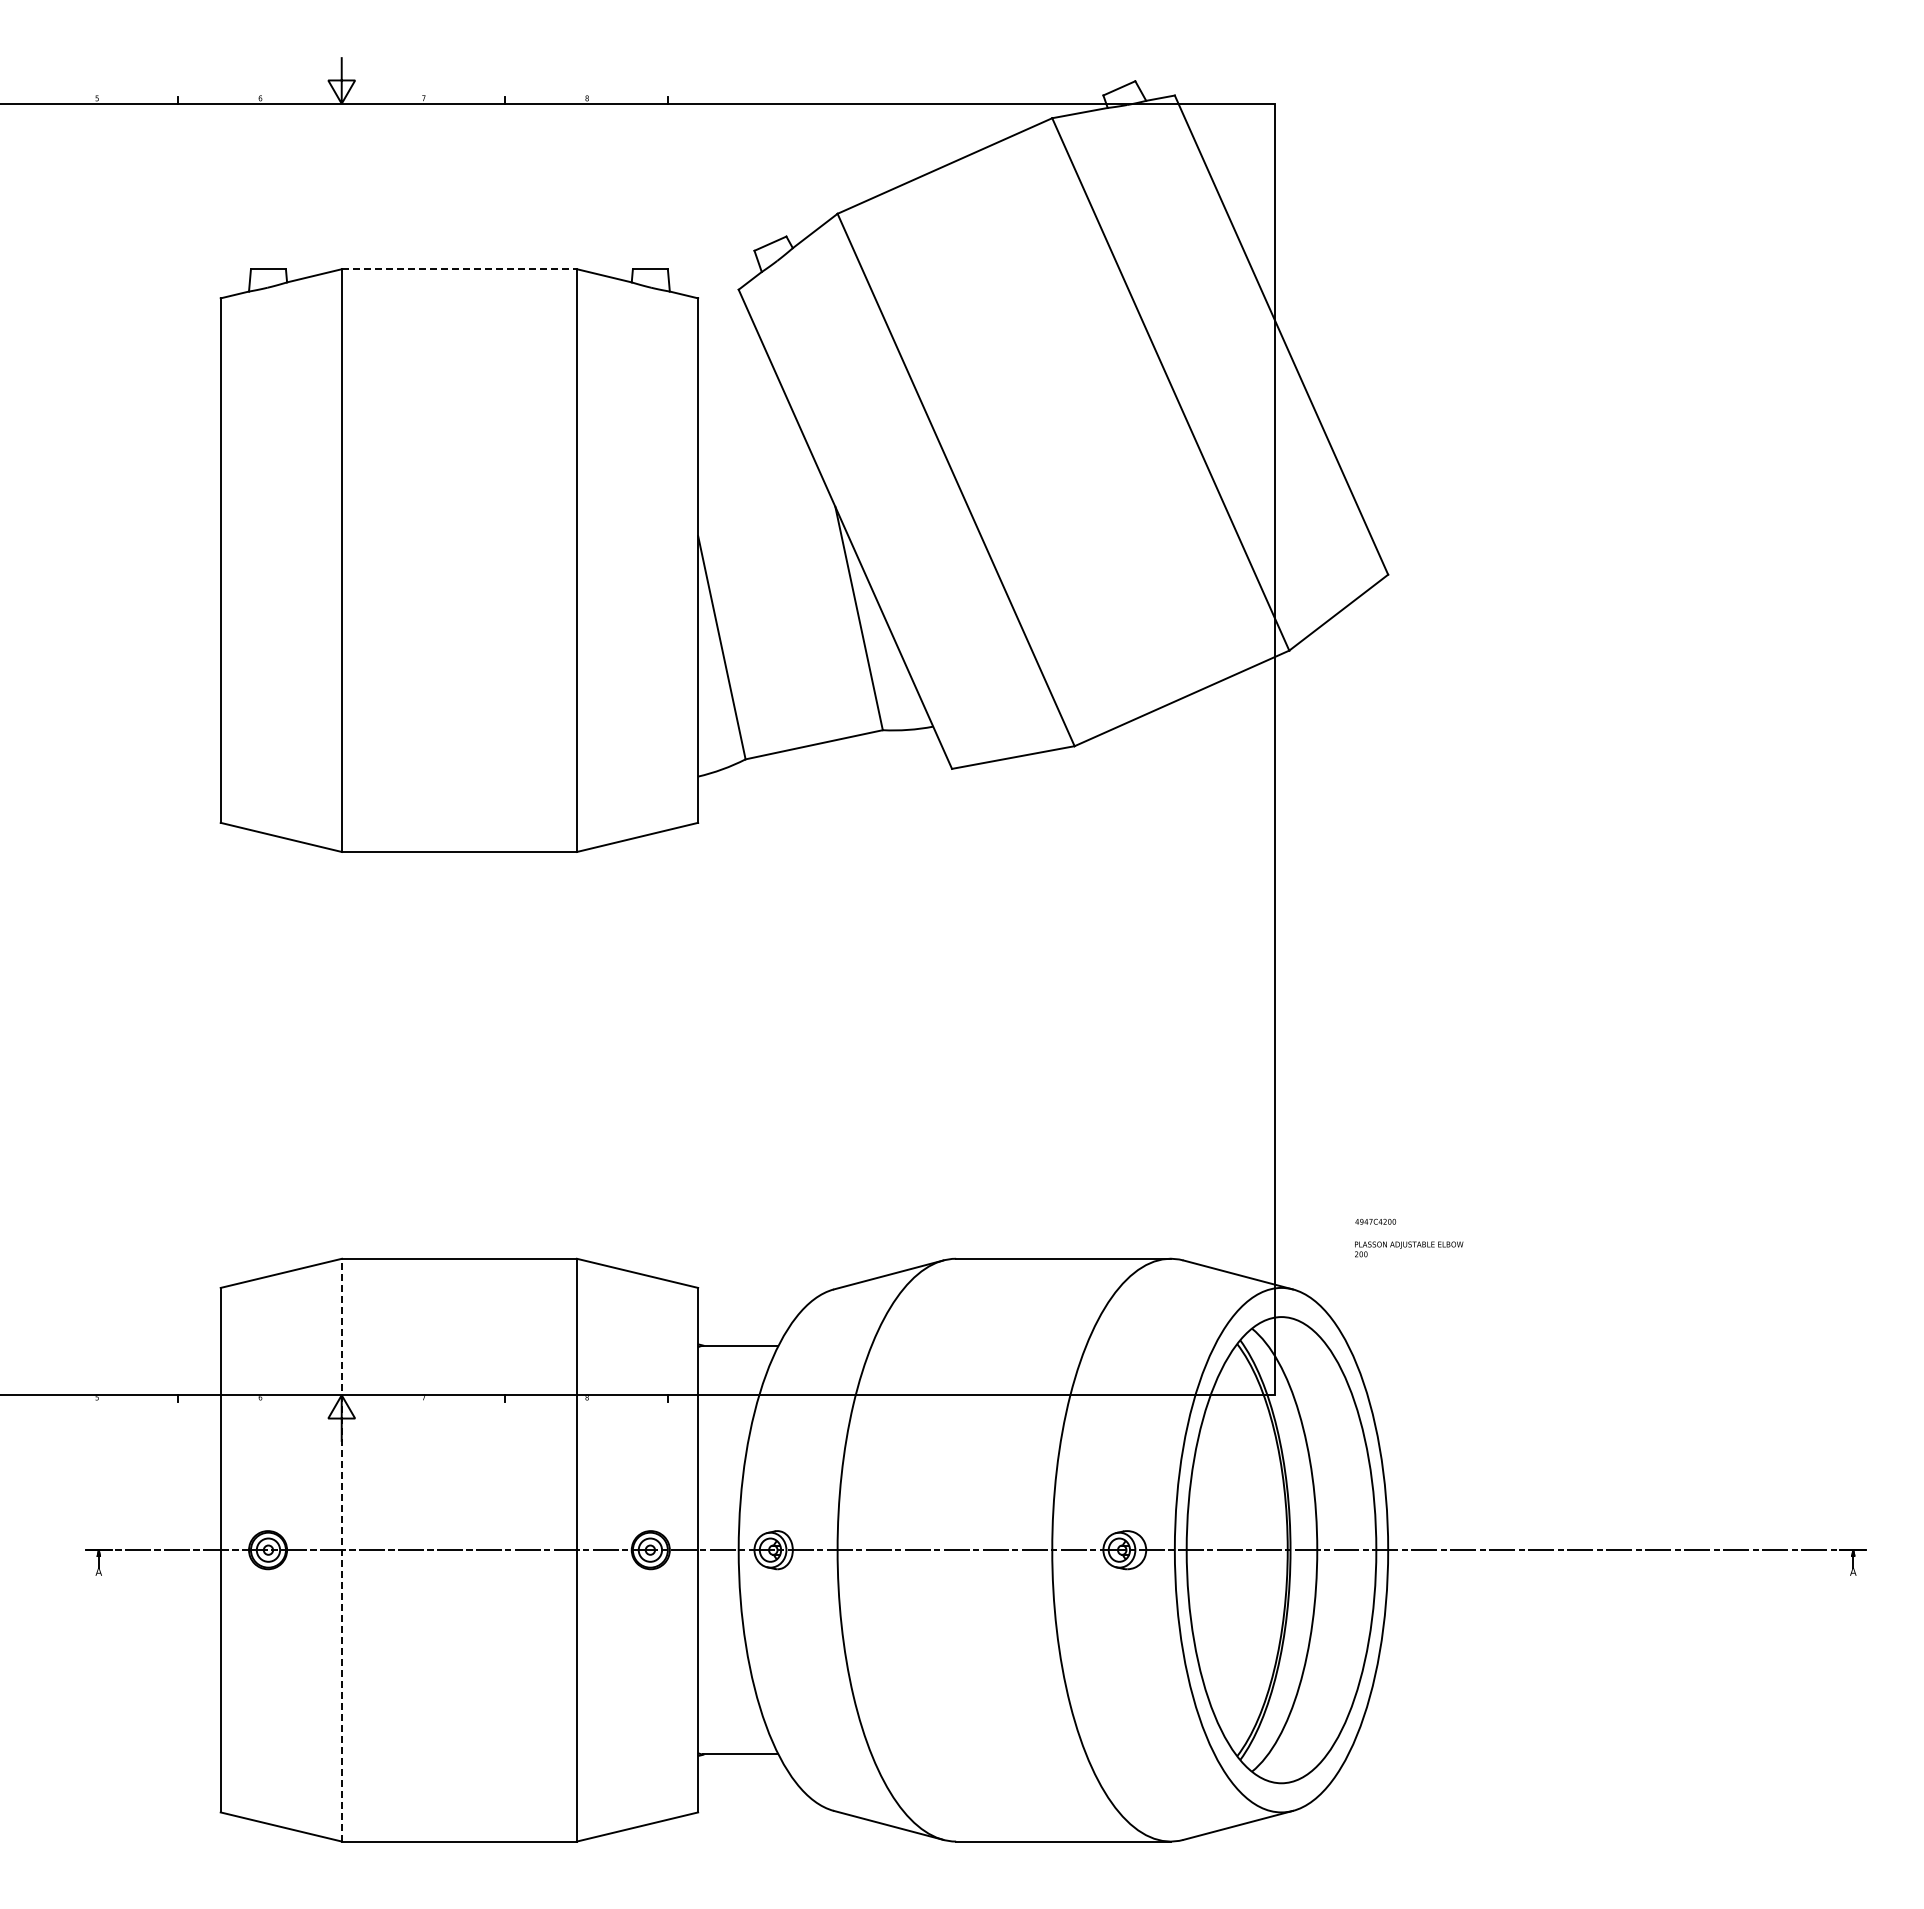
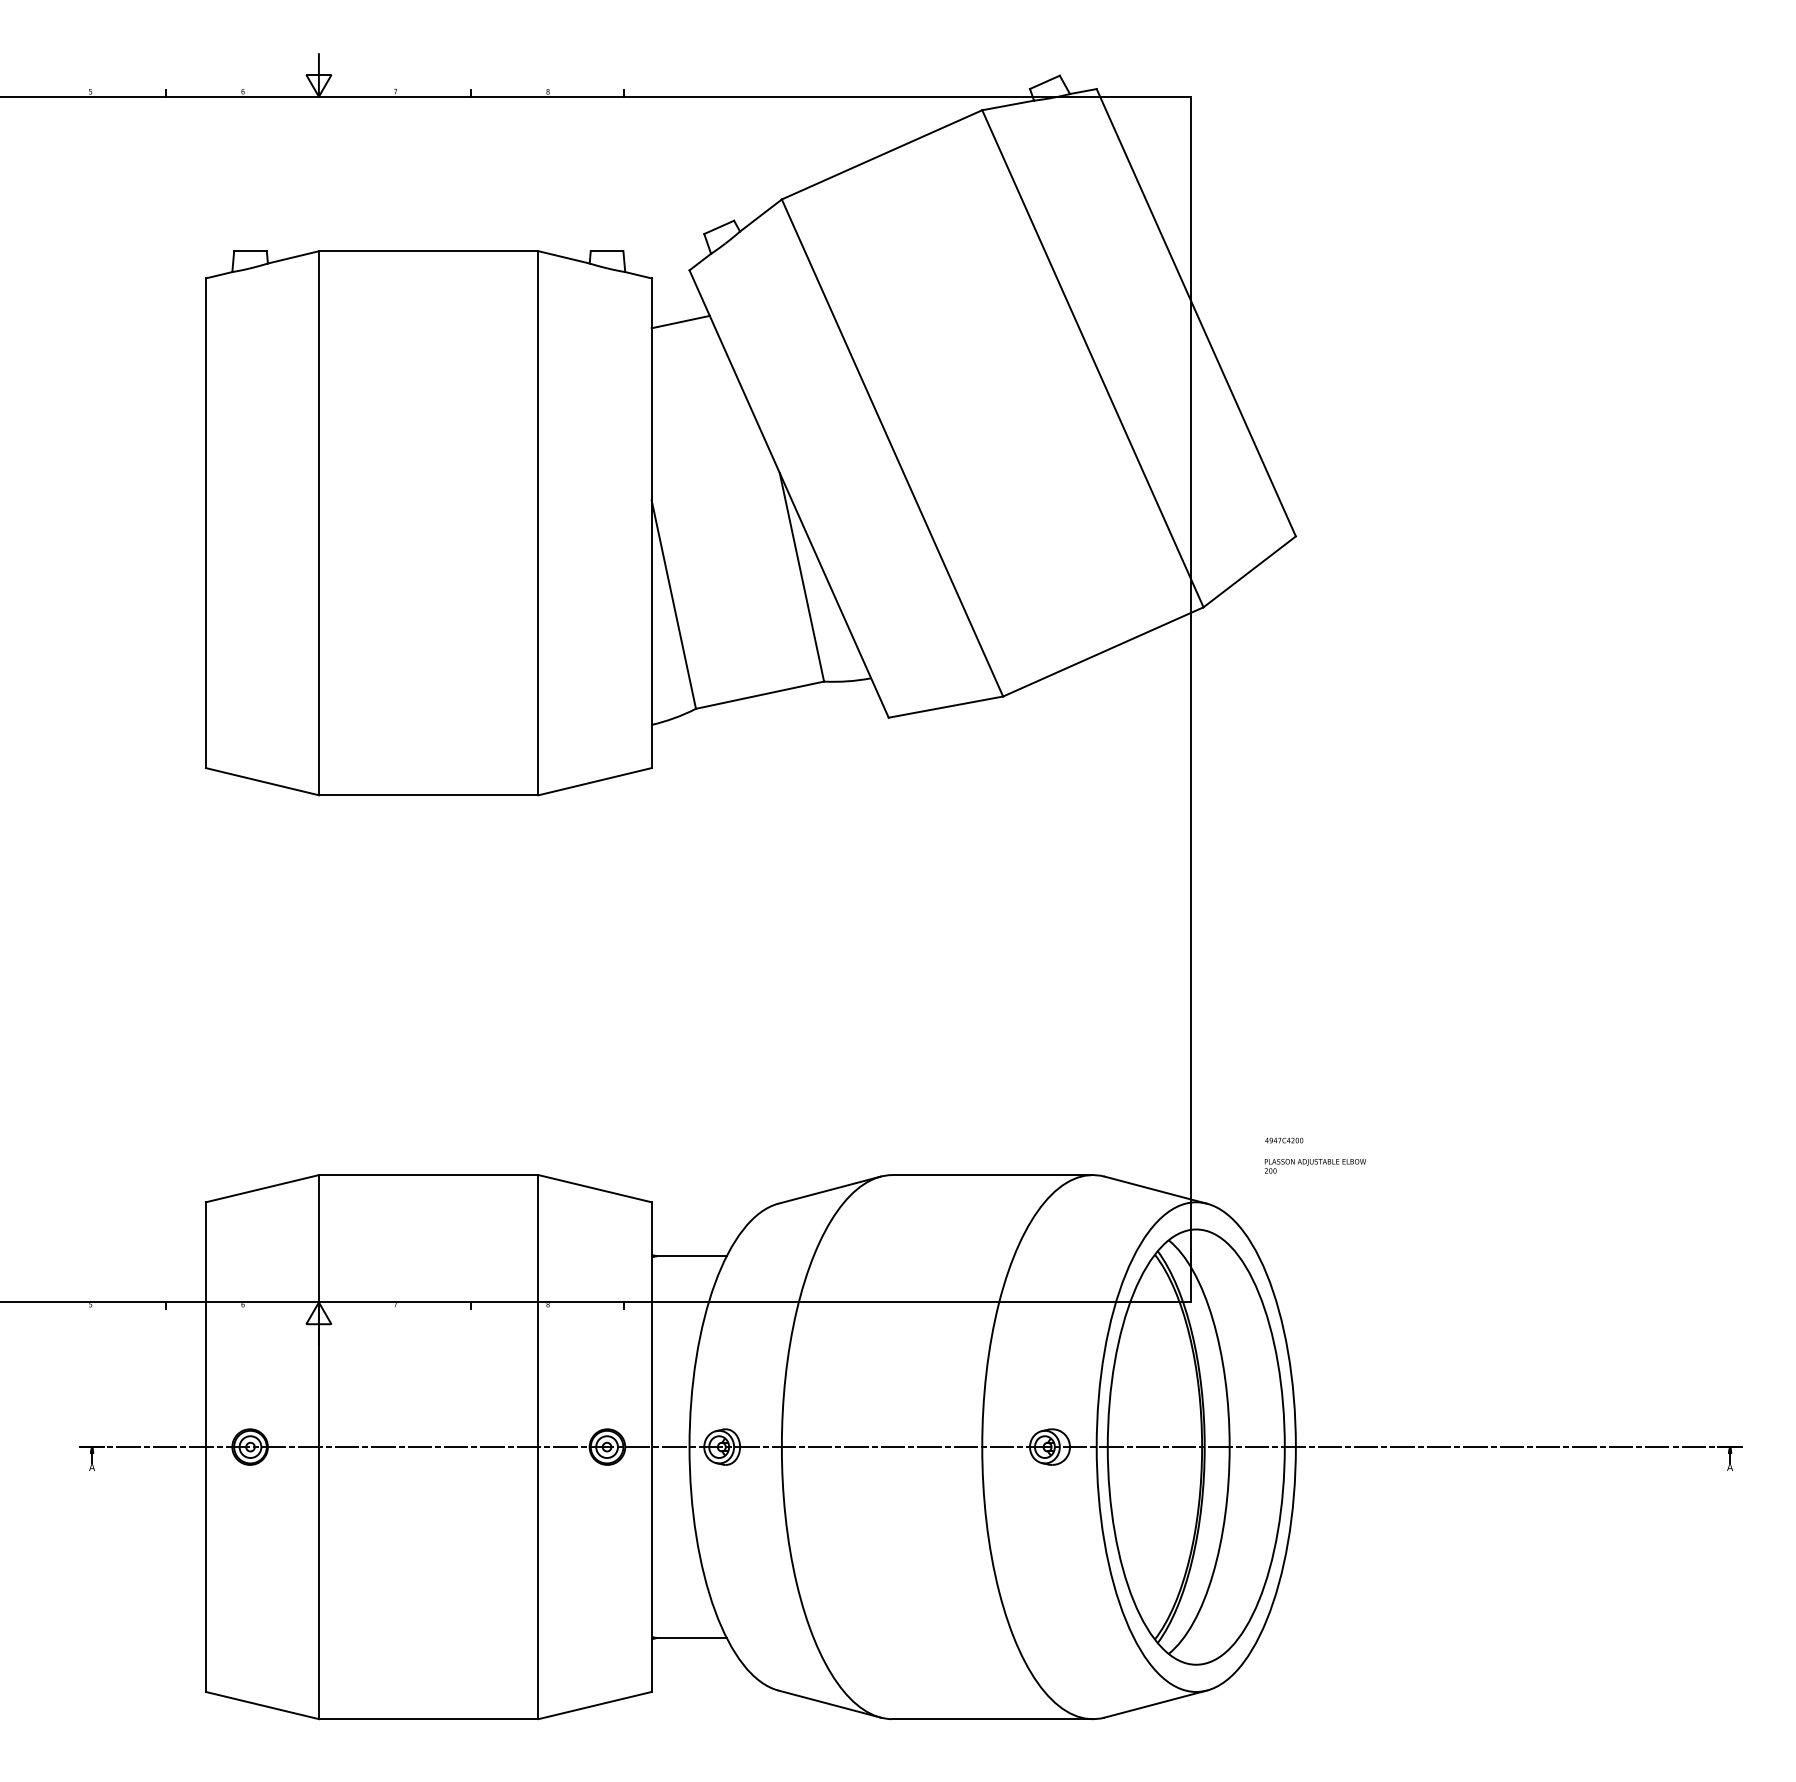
line: (459, 269) -> (428, 251), dashed -> solid
line: (729, 344) -> (680, 321), added
line: (341, 1549) -> (318, 1446), dashed -> solid

